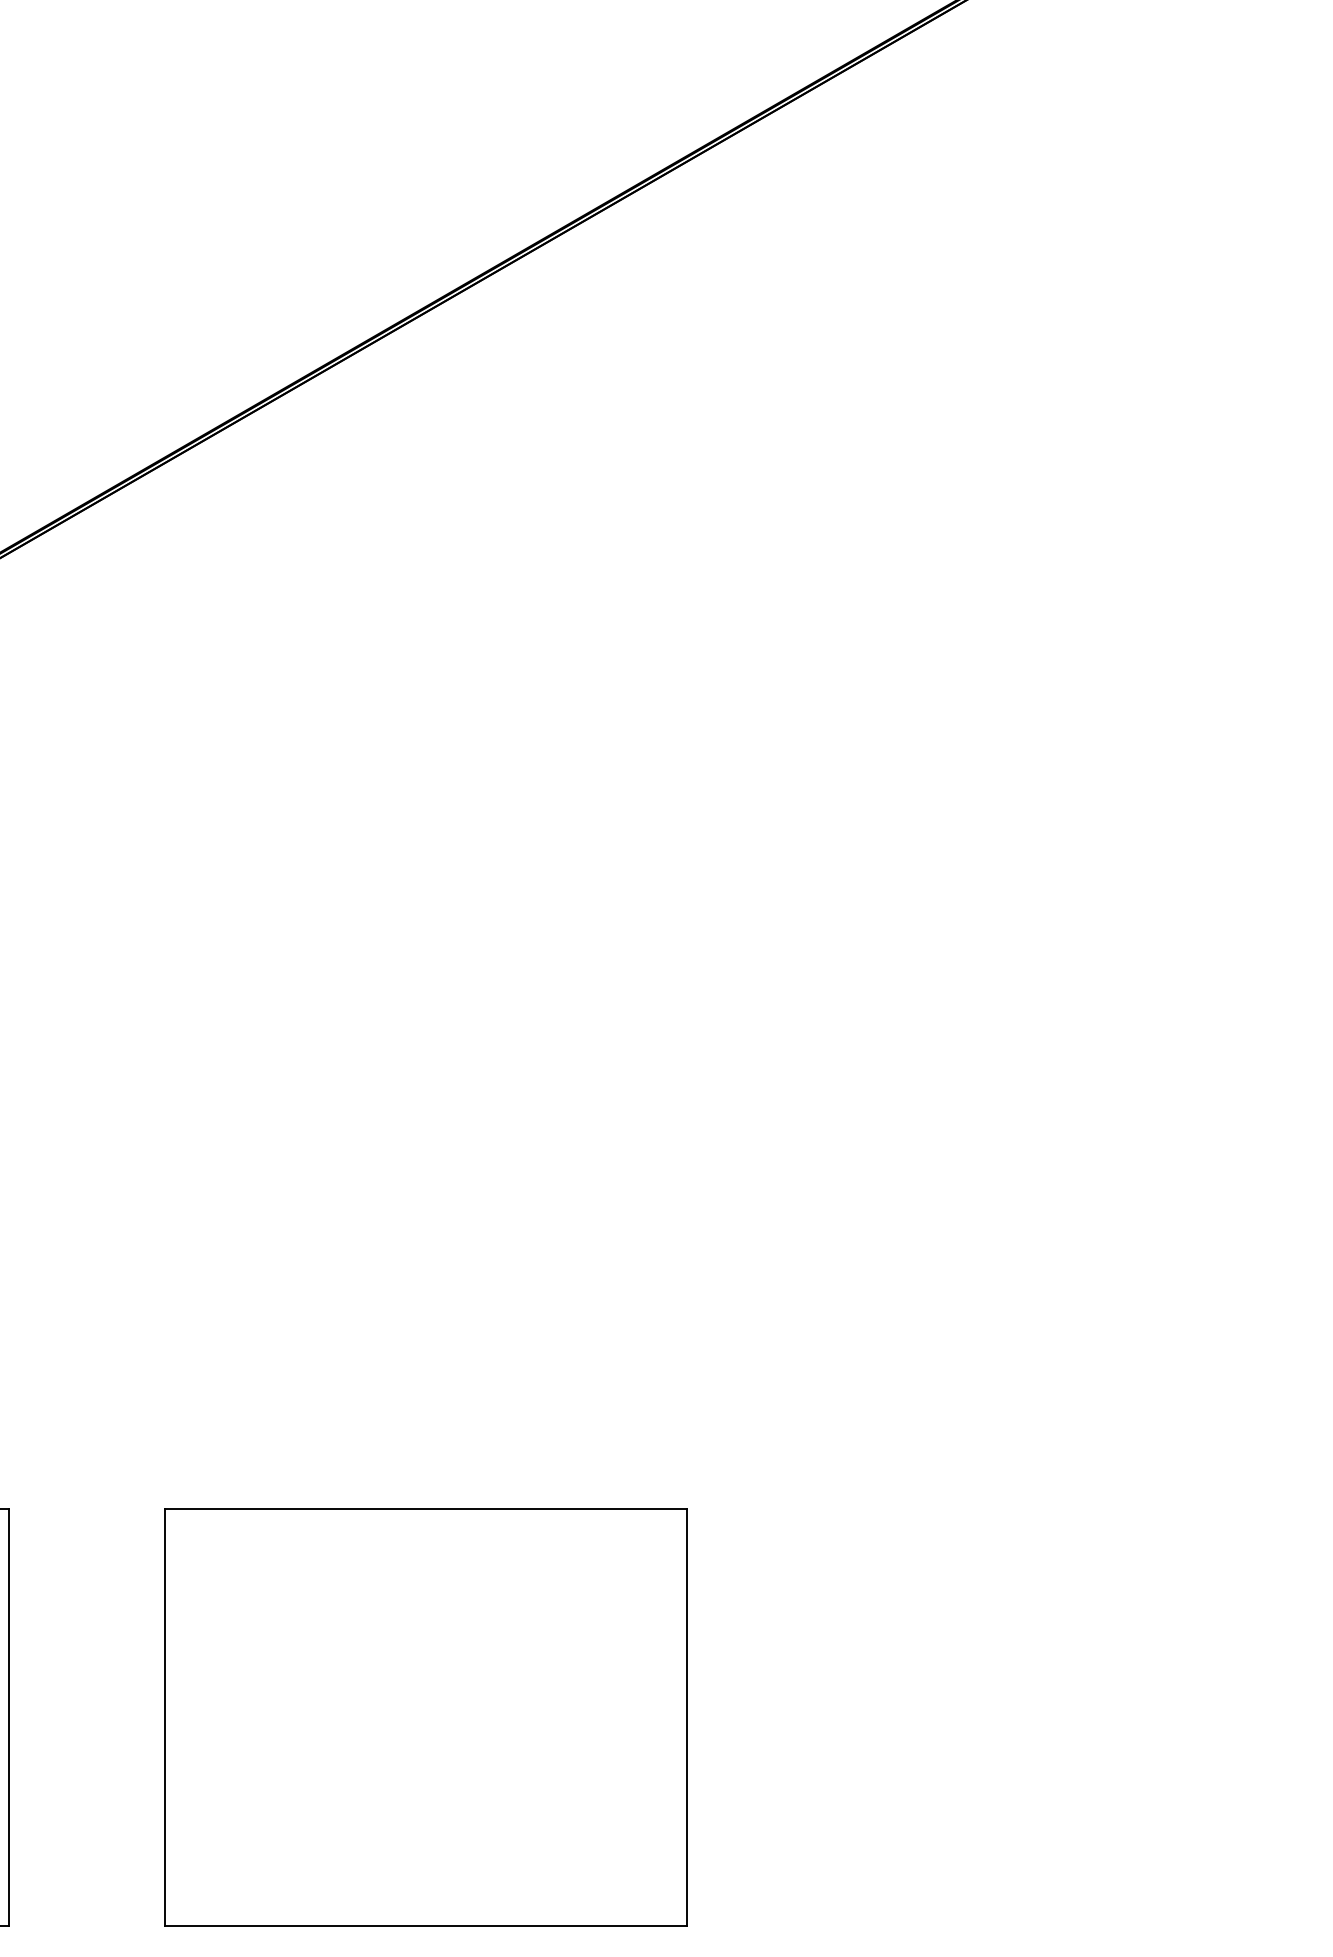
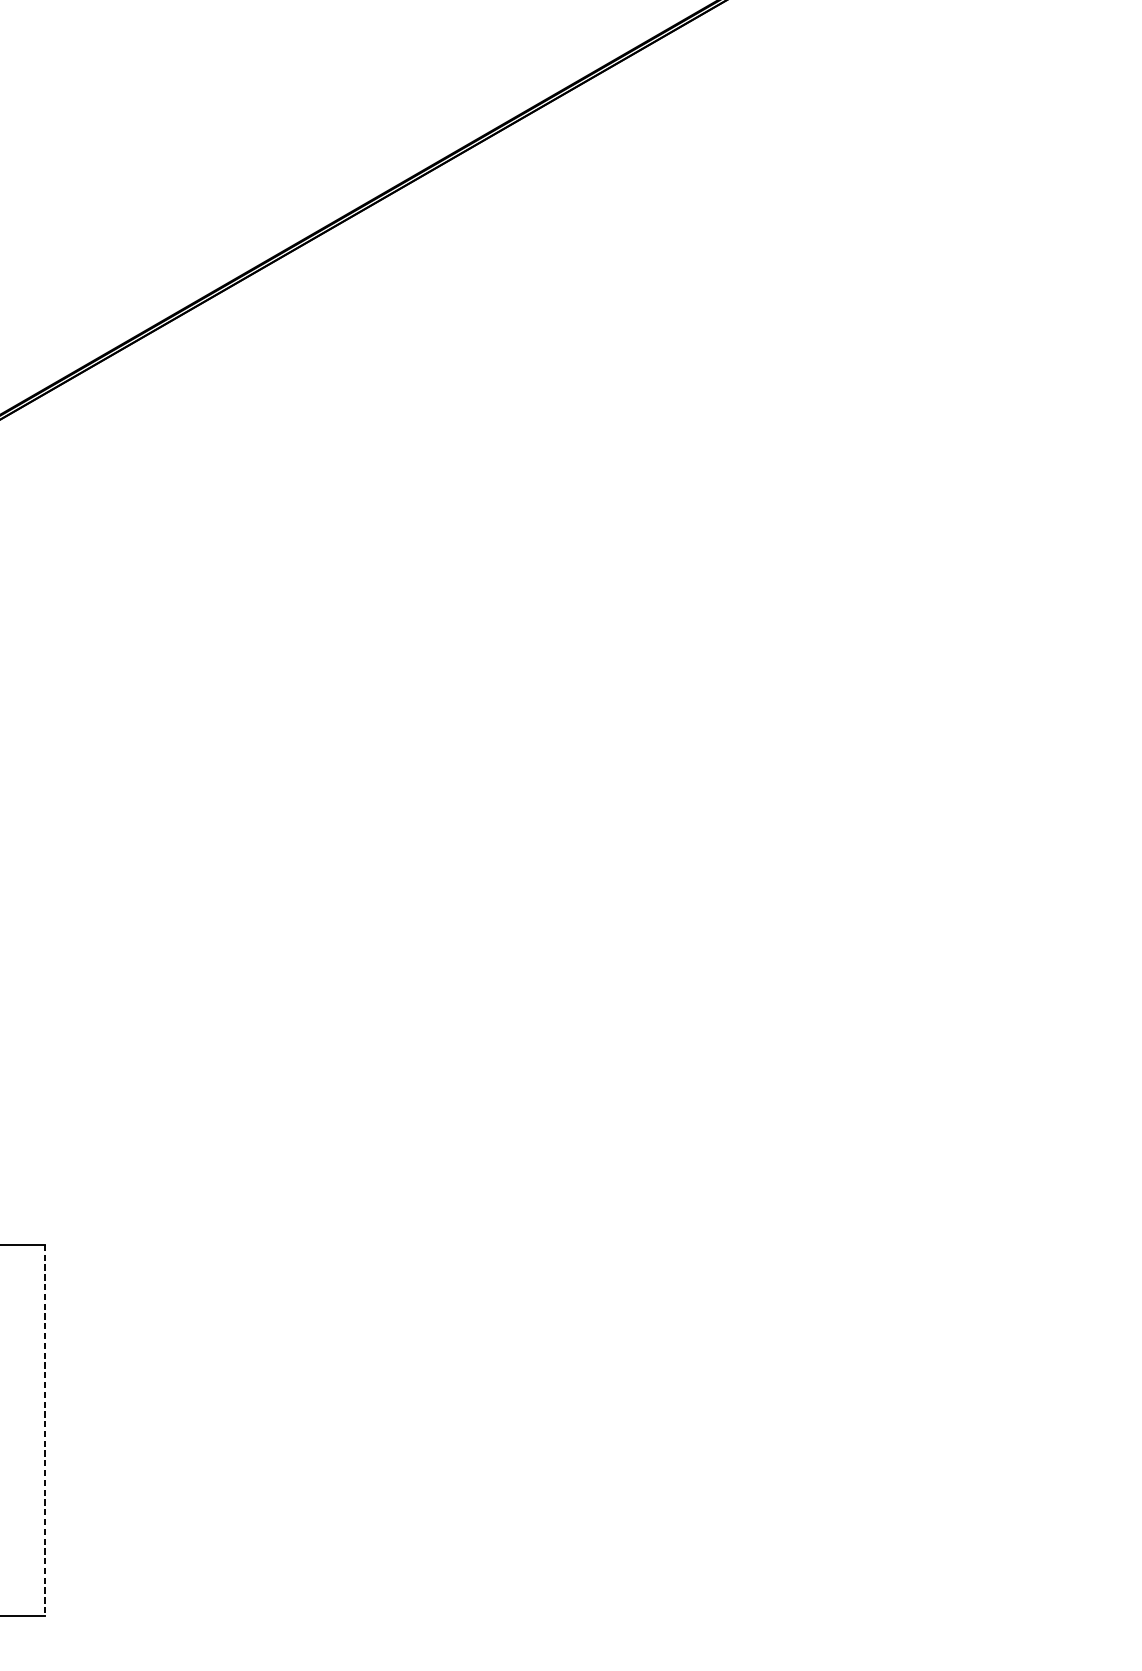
part: (425, 1717) -> (415, 1430), removed
line: (9, 1718) -> (45, 1430), solid -> dashed

